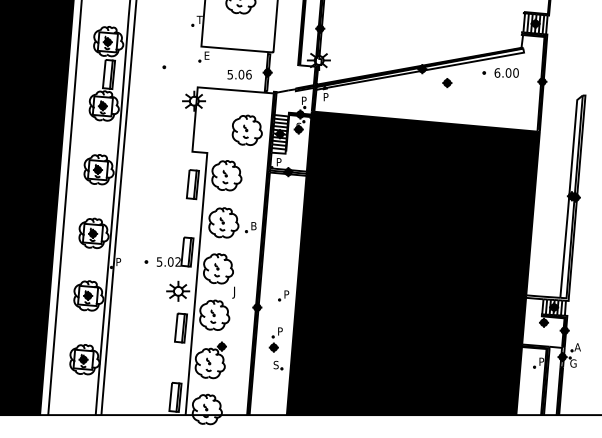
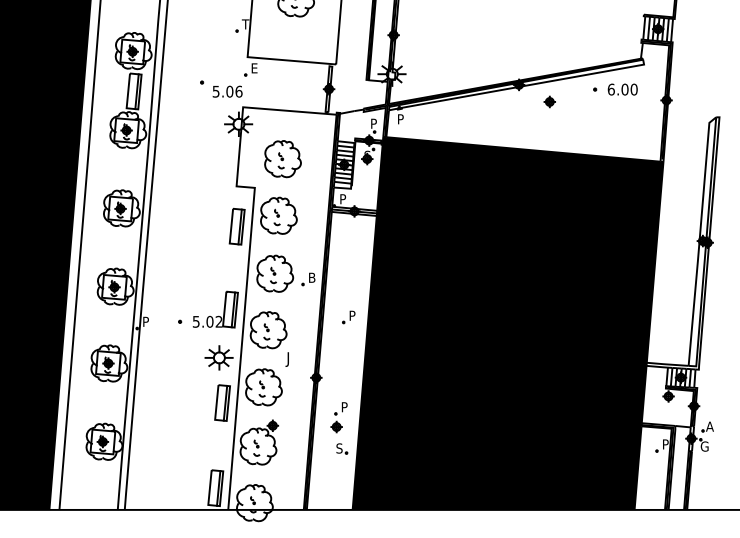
text: (239, 74) -> (227, 91), moved
part: (246, 130) -> (282, 159), moved
part: (283, 295) -> (348, 317), moved

